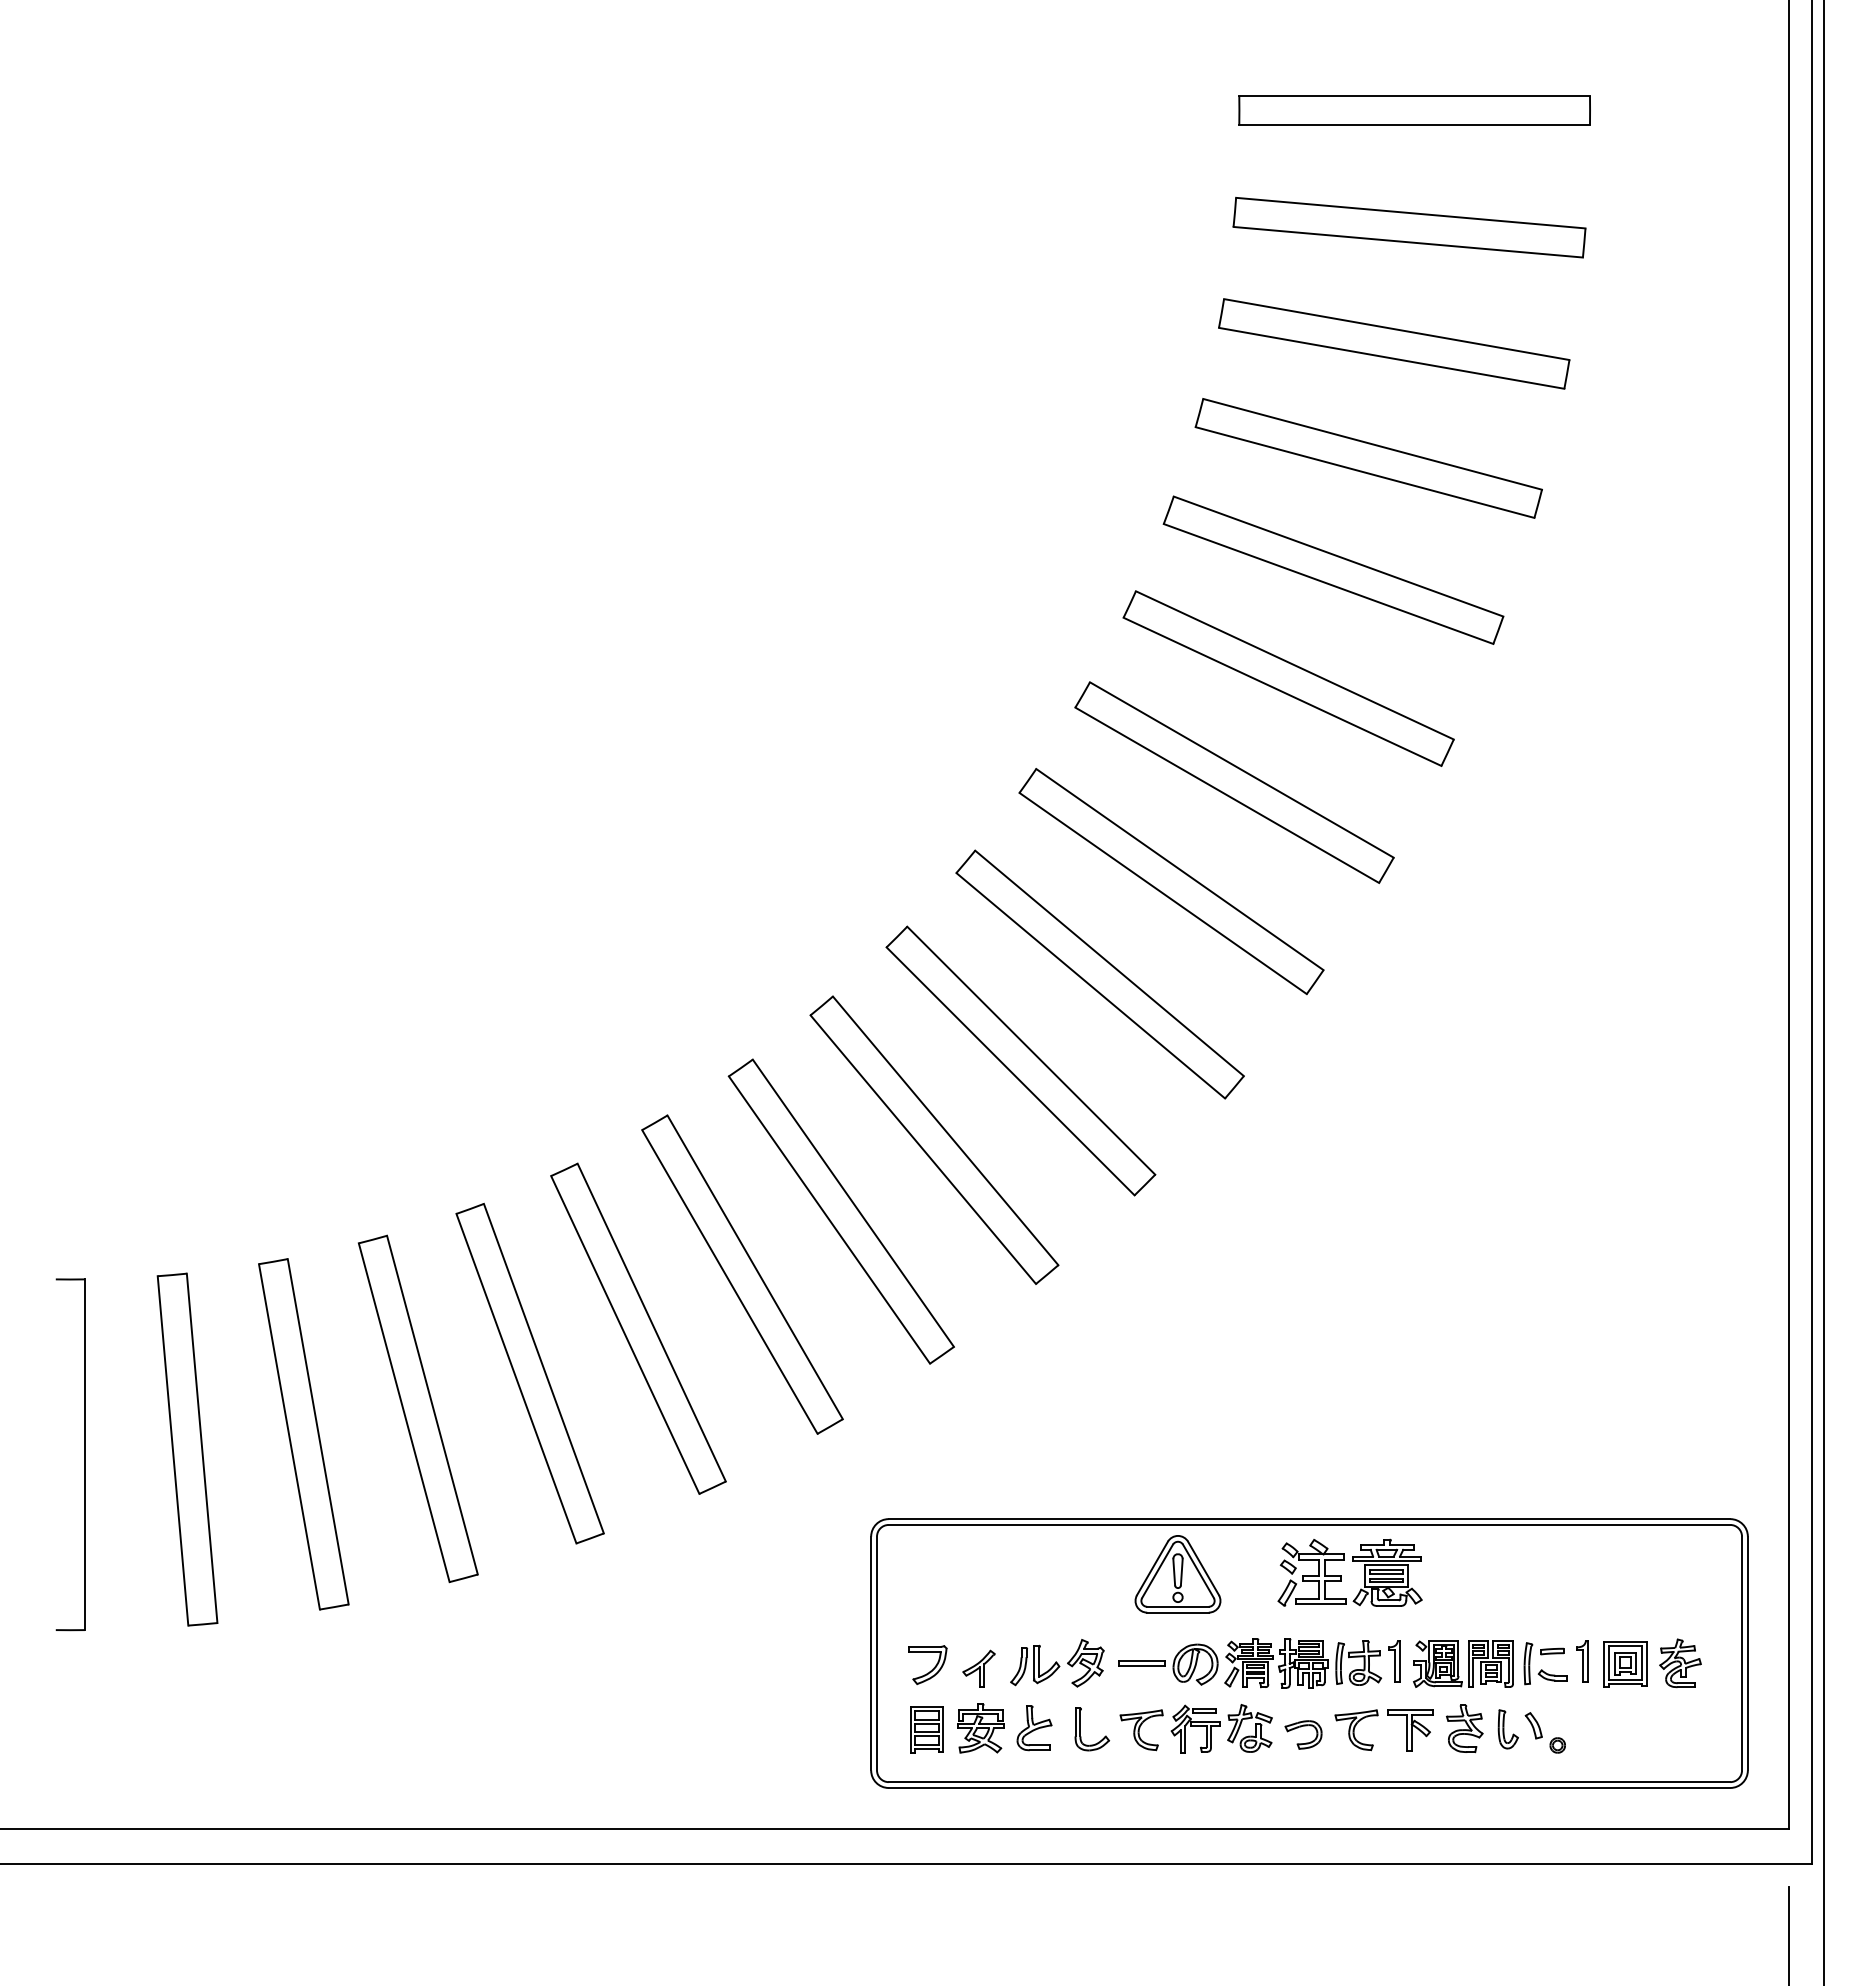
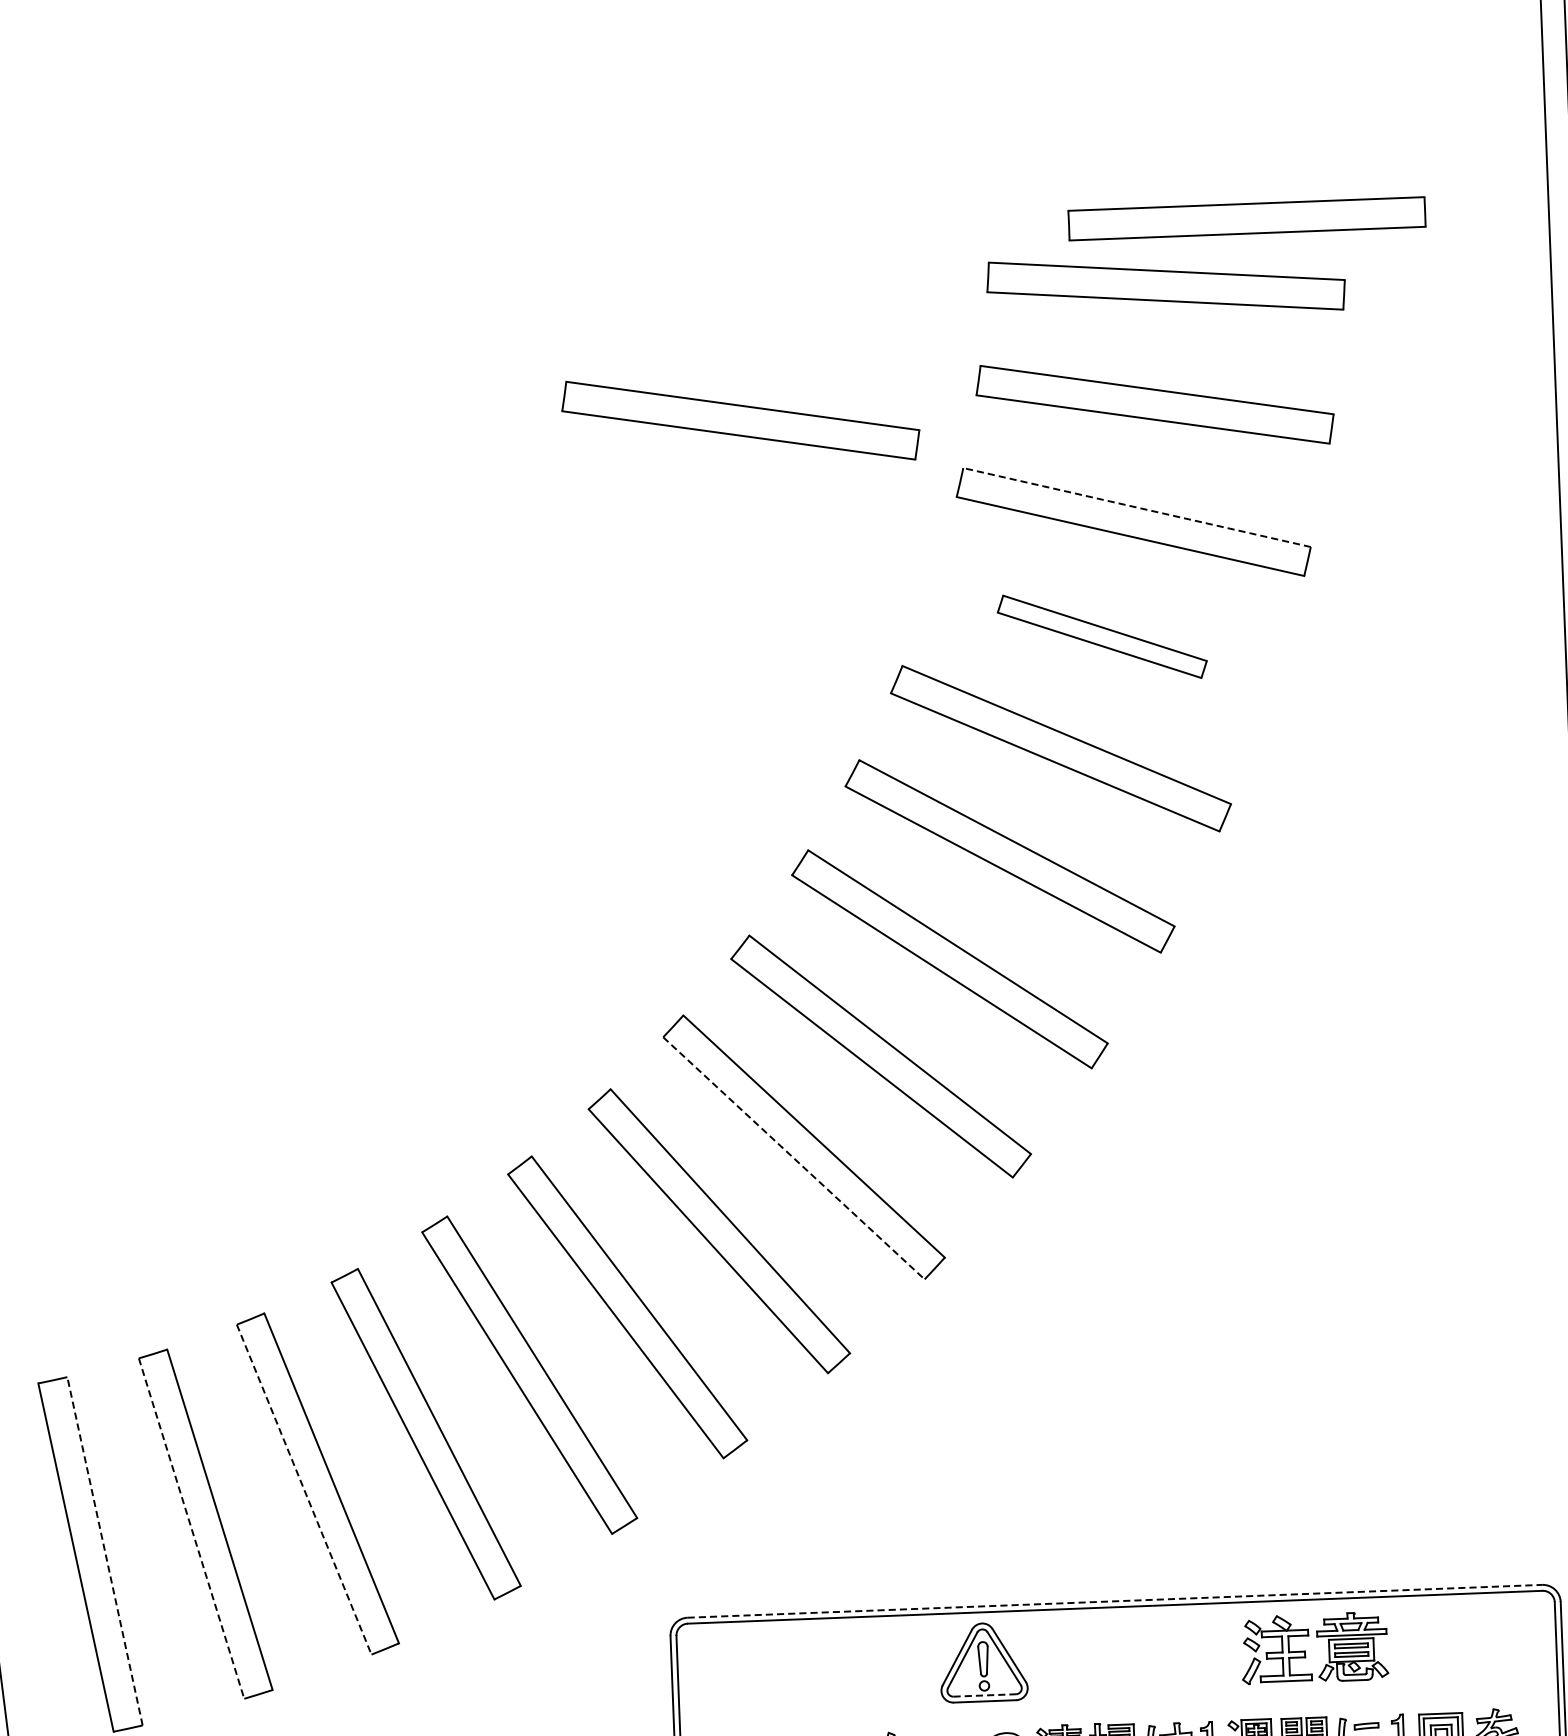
part: (1414, 110) -> (1246, 218), moved
part: (986, 343) -> (741, 420), added
line: (1372, 444) -> (1136, 507), solid -> dashed
part: (1333, 569) -> (1102, 636), size x0.6
line: (1010, 1071) -> (793, 1158), solid -> dashed
line: (516, 1379) -> (304, 1490), solid -> dashed
line: (404, 1413) -> (191, 1529), solid -> dashed
line: (318, 1431) -> (105, 1550), solid -> dashed
line: (1309, 1519) -> (1114, 1601), solid -> dashed
part: (1341, 1575) -> (1305, 1651), moved
line: (1178, 1606) -> (985, 1695), solid -> dashed

